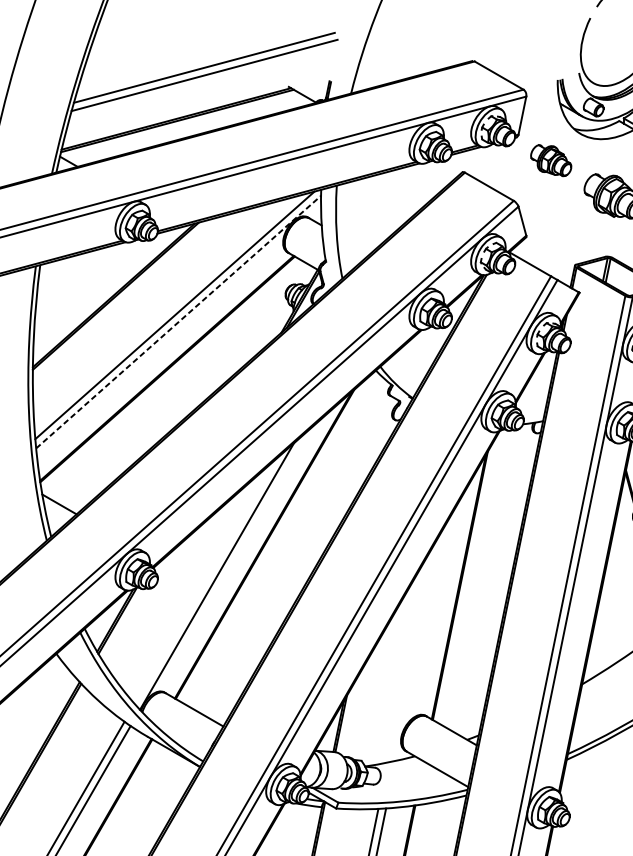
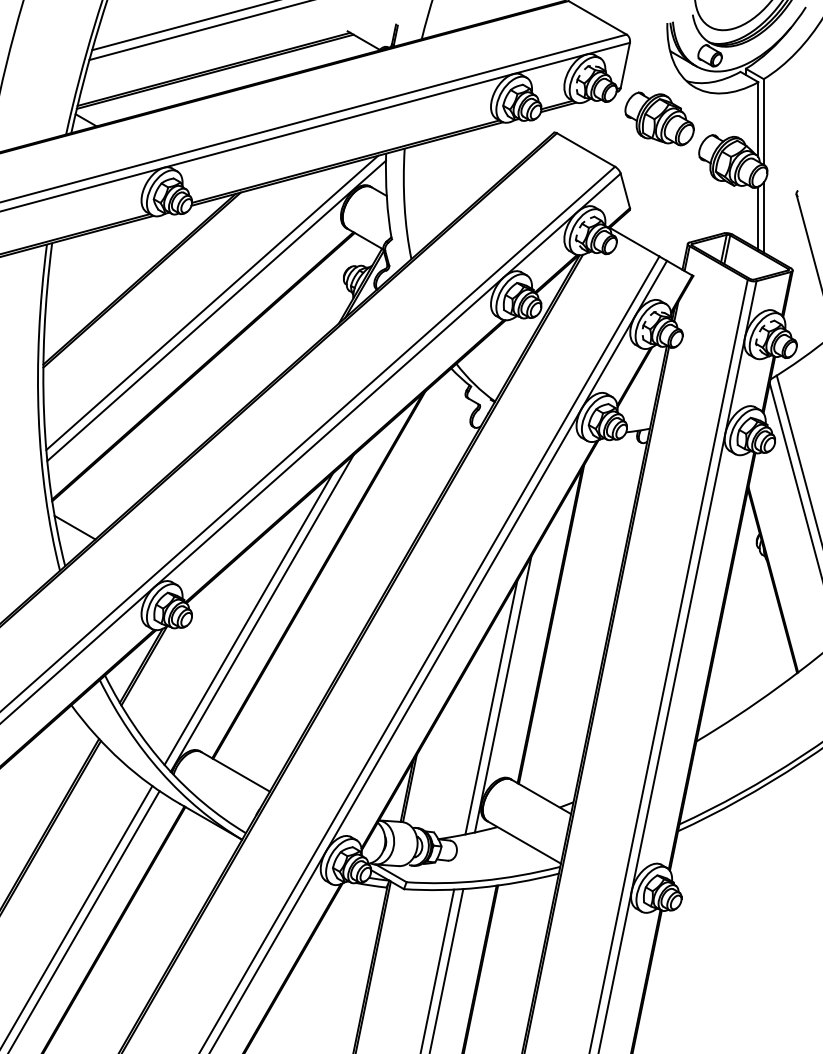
part: (551, 160) -> (659, 118), size x1.43
line: (179, 321) -> (217, 310), dashed -> solid
line: (205, 580) -> (248, 618), added
line: (419, 644) -> (502, 694), added
line: (409, 655) -> (491, 707), added

